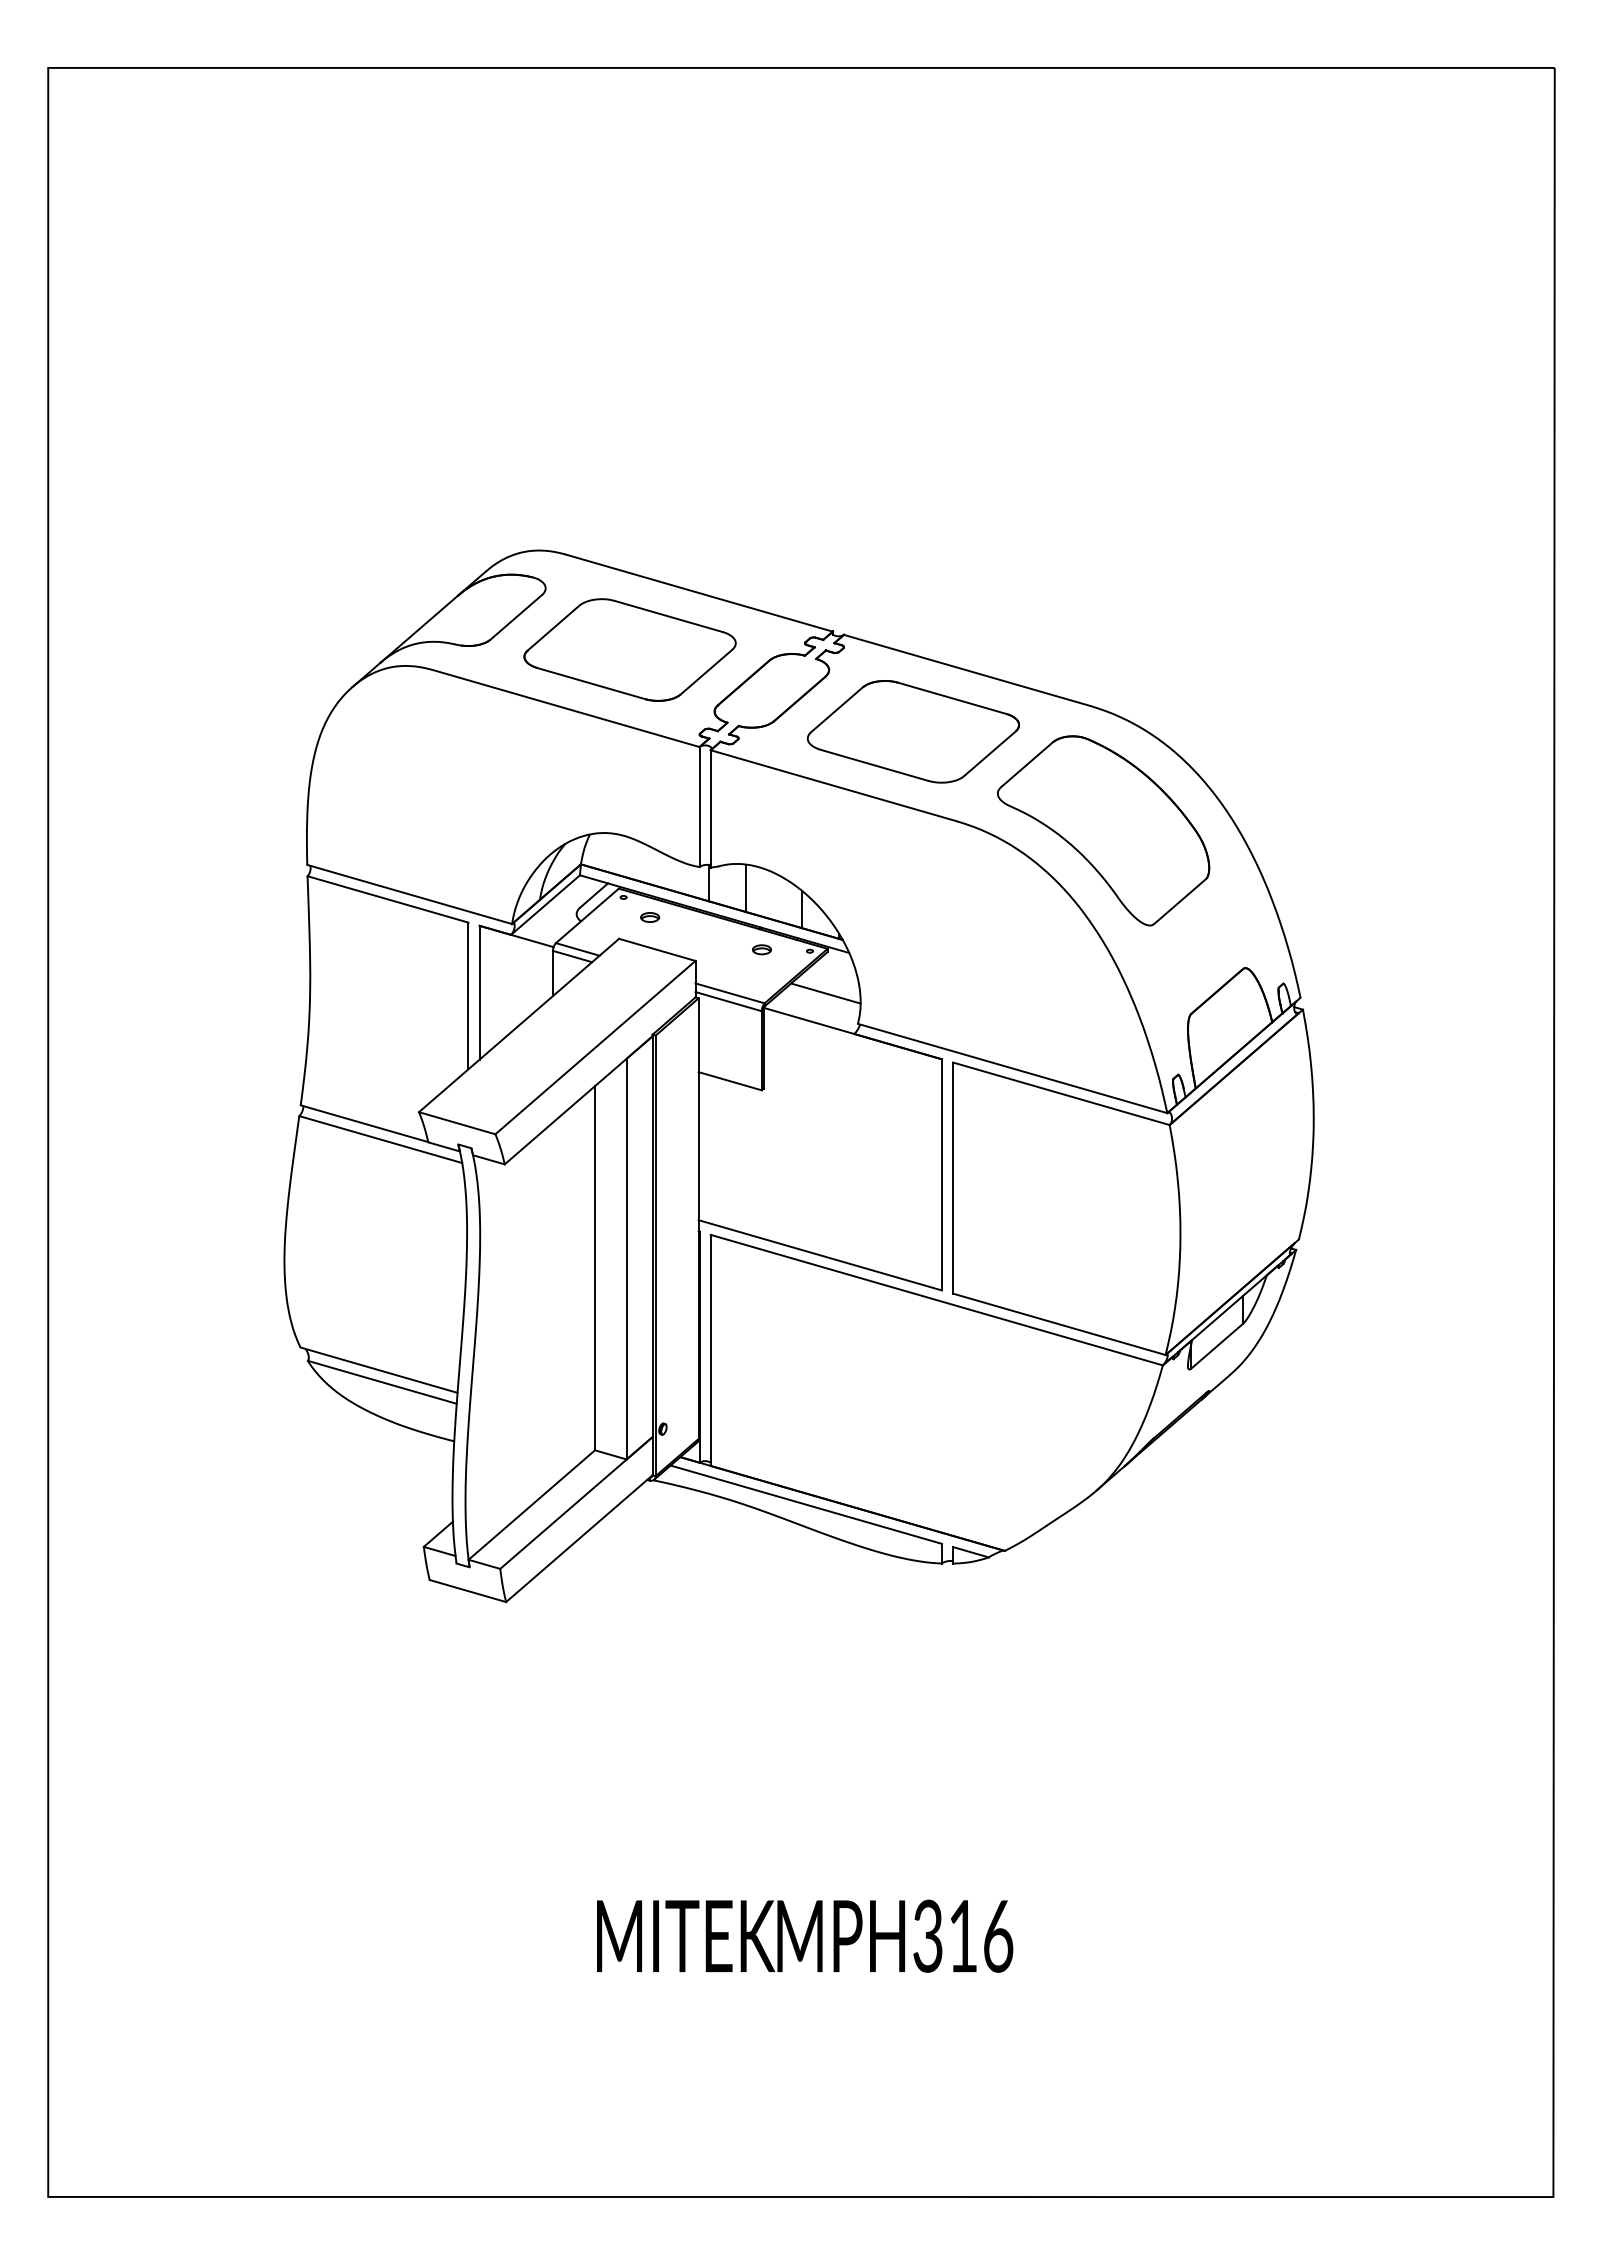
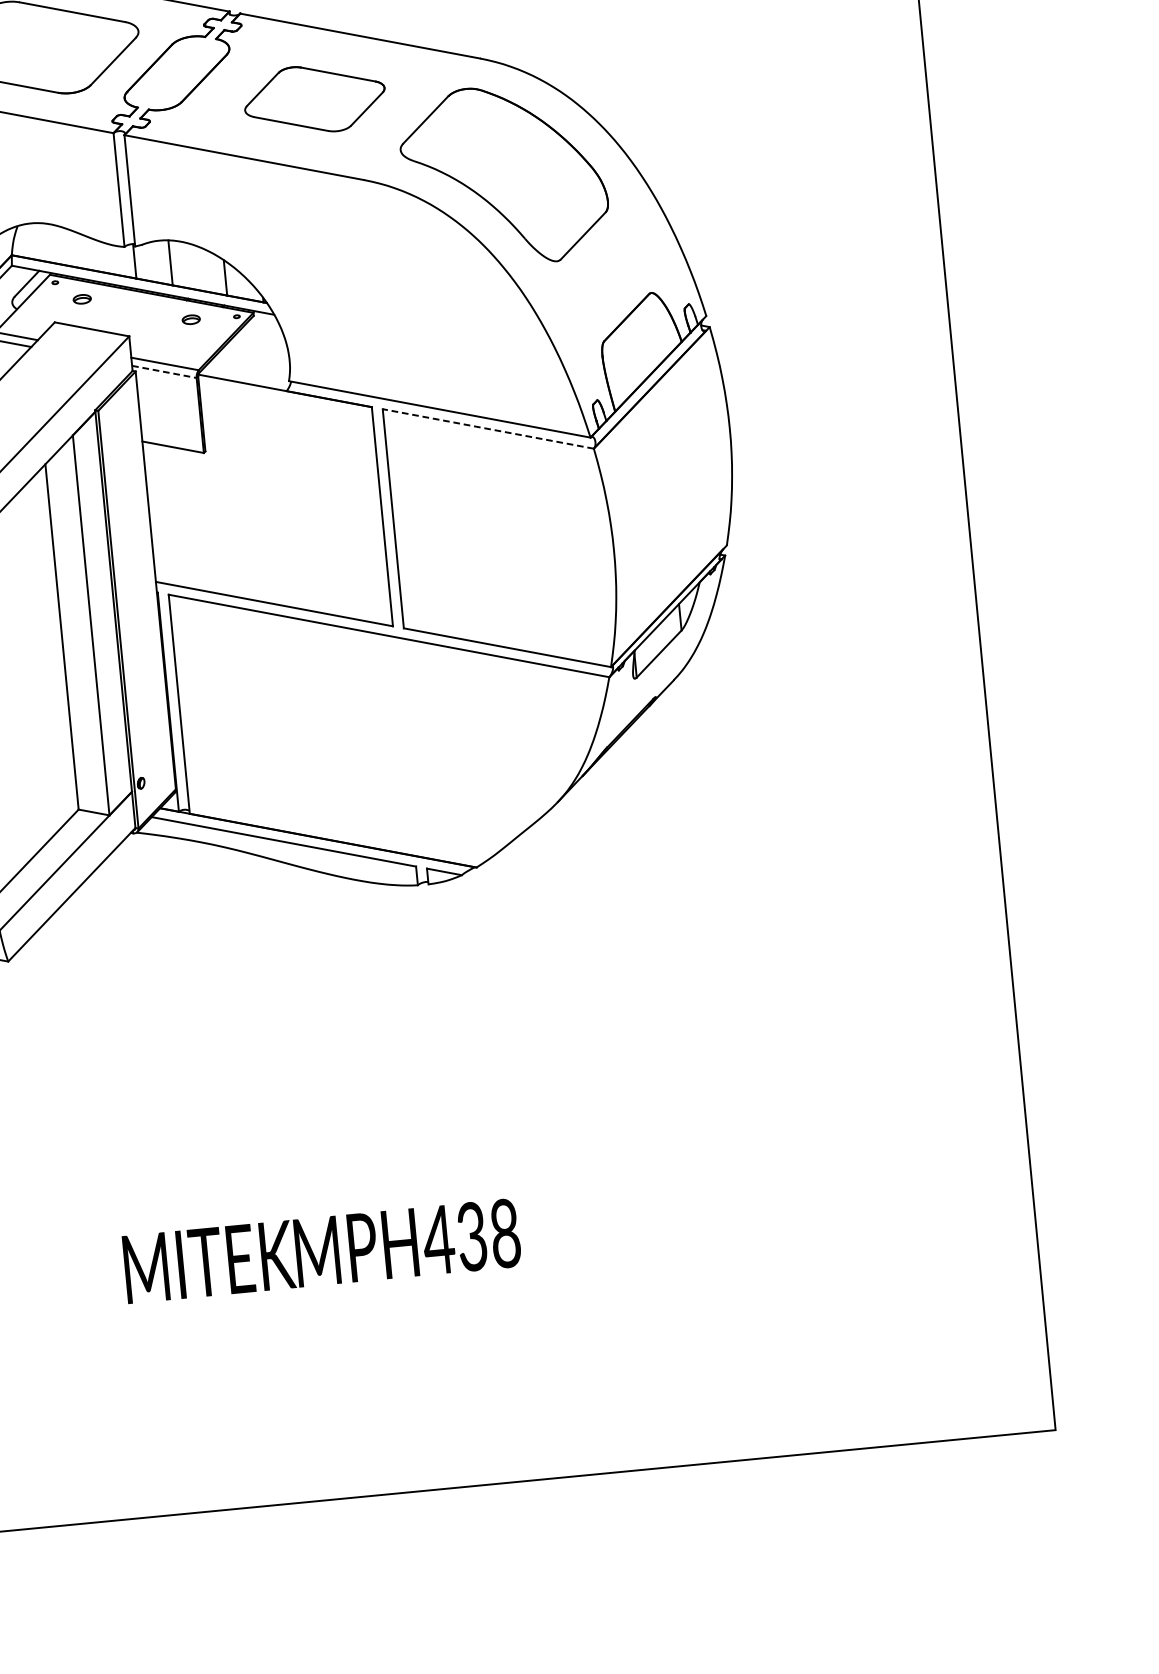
part: (912, 731) -> (314, 99), size x0.7
line: (825, 993) -> (255, 355), removed
line: (729, 1001) -> (165, 371), solid -> dashed
line: (1061, 1093) -> (488, 428), solid -> dashed
text: (962, 1935) -> (471, 1236), MPH316 -> MPH438

